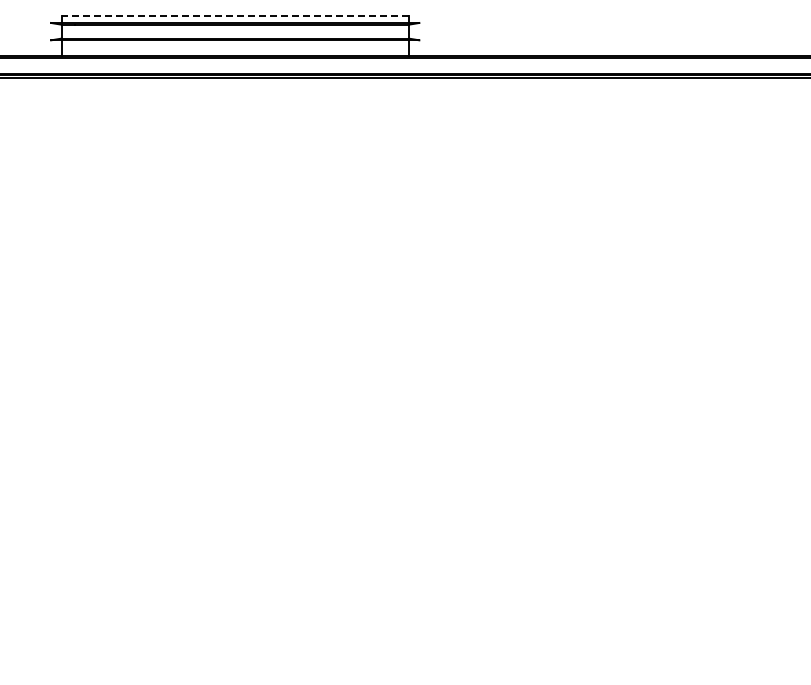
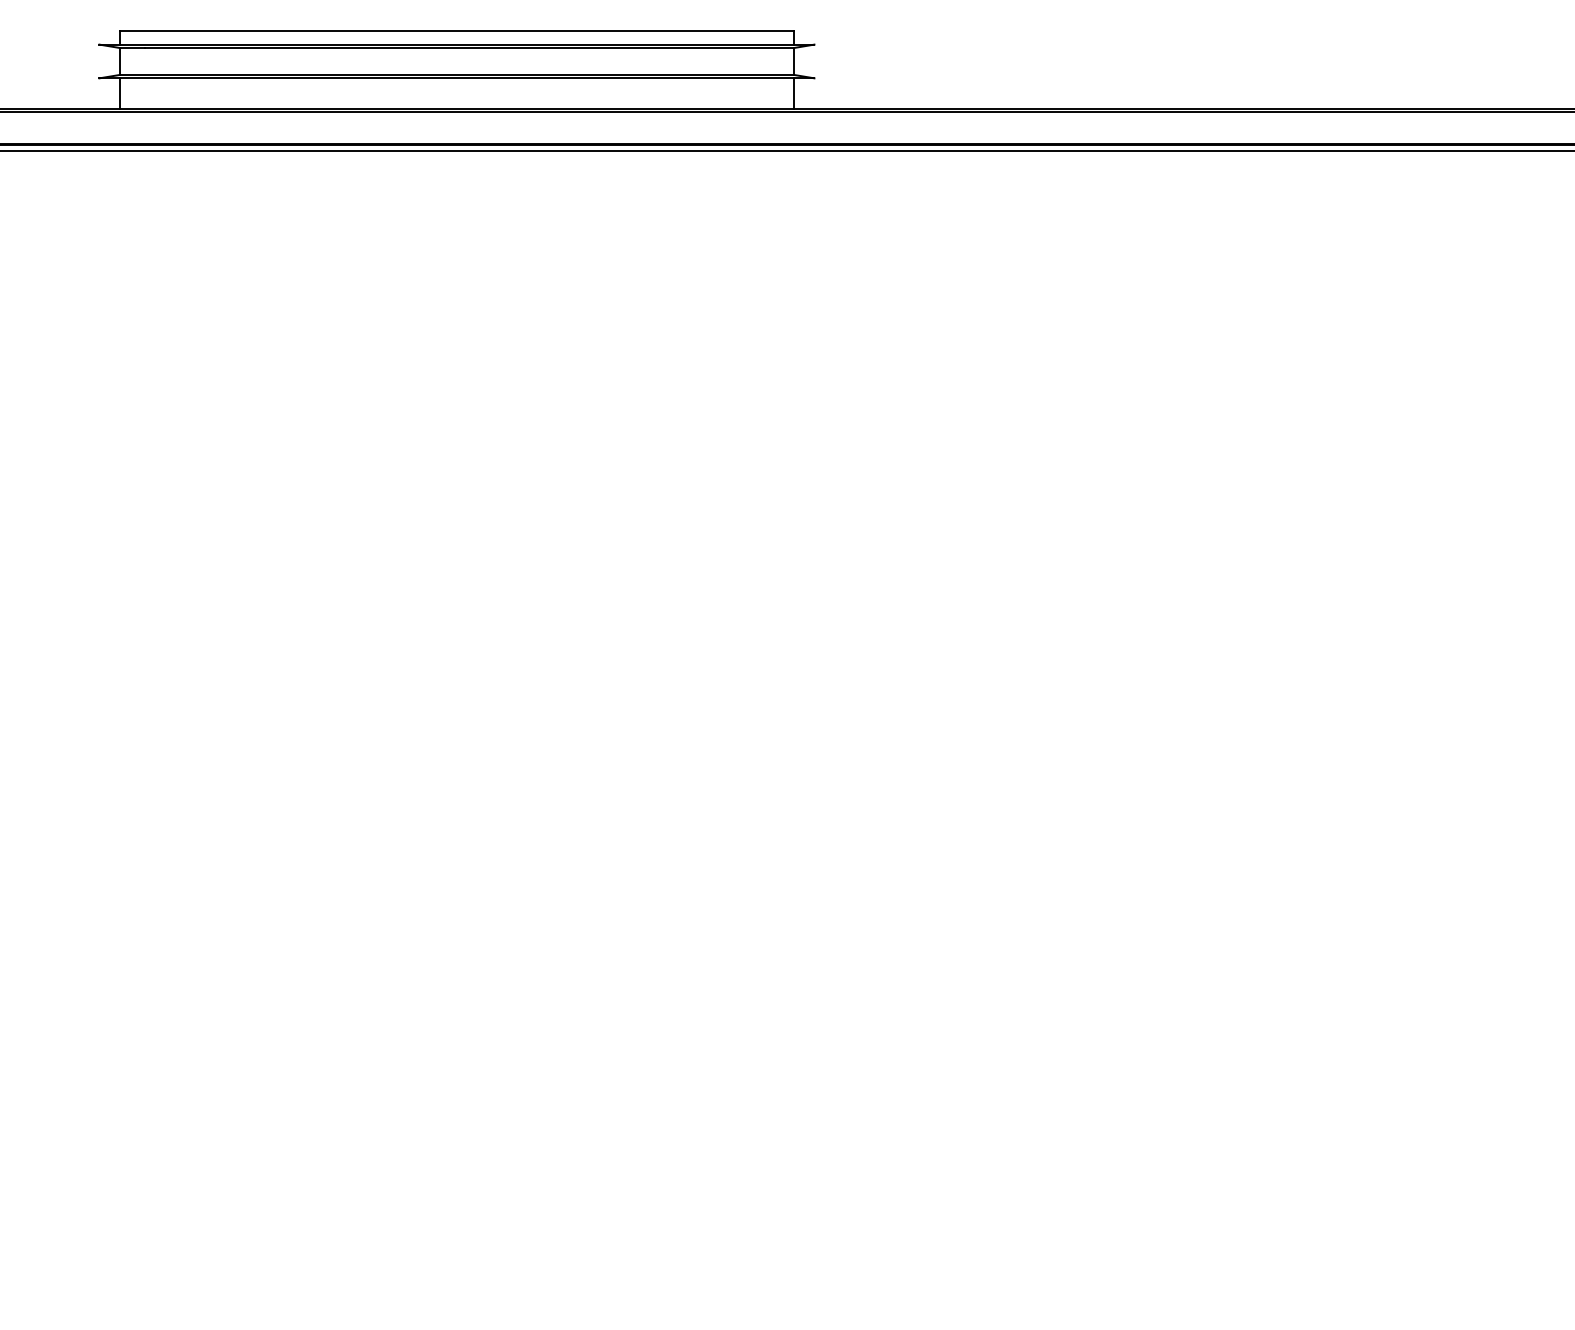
line: (235, 16) -> (457, 32), dashed -> solid

